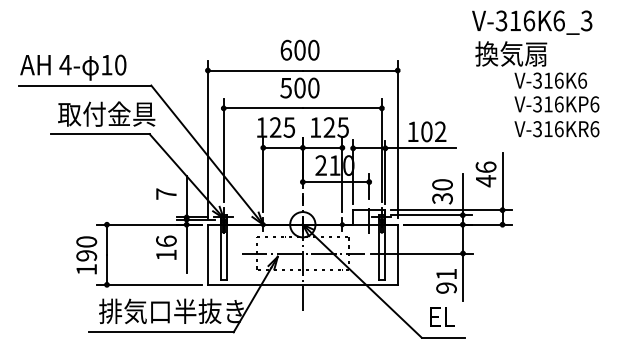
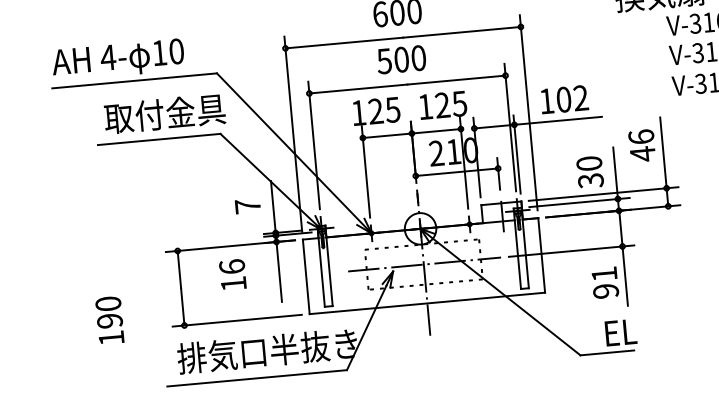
text: (166, 247) -> (233, 274), moved
text: (86, 255) -> (109, 320), moved
text: (442, 316) -> (620, 331), moved

